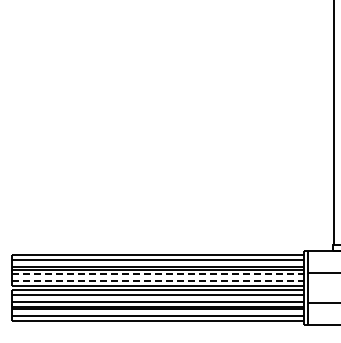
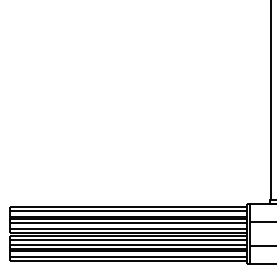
line: (157, 274) -> (127, 223), dashed -> solid
line: (157, 281) -> (127, 228), dashed -> solid

